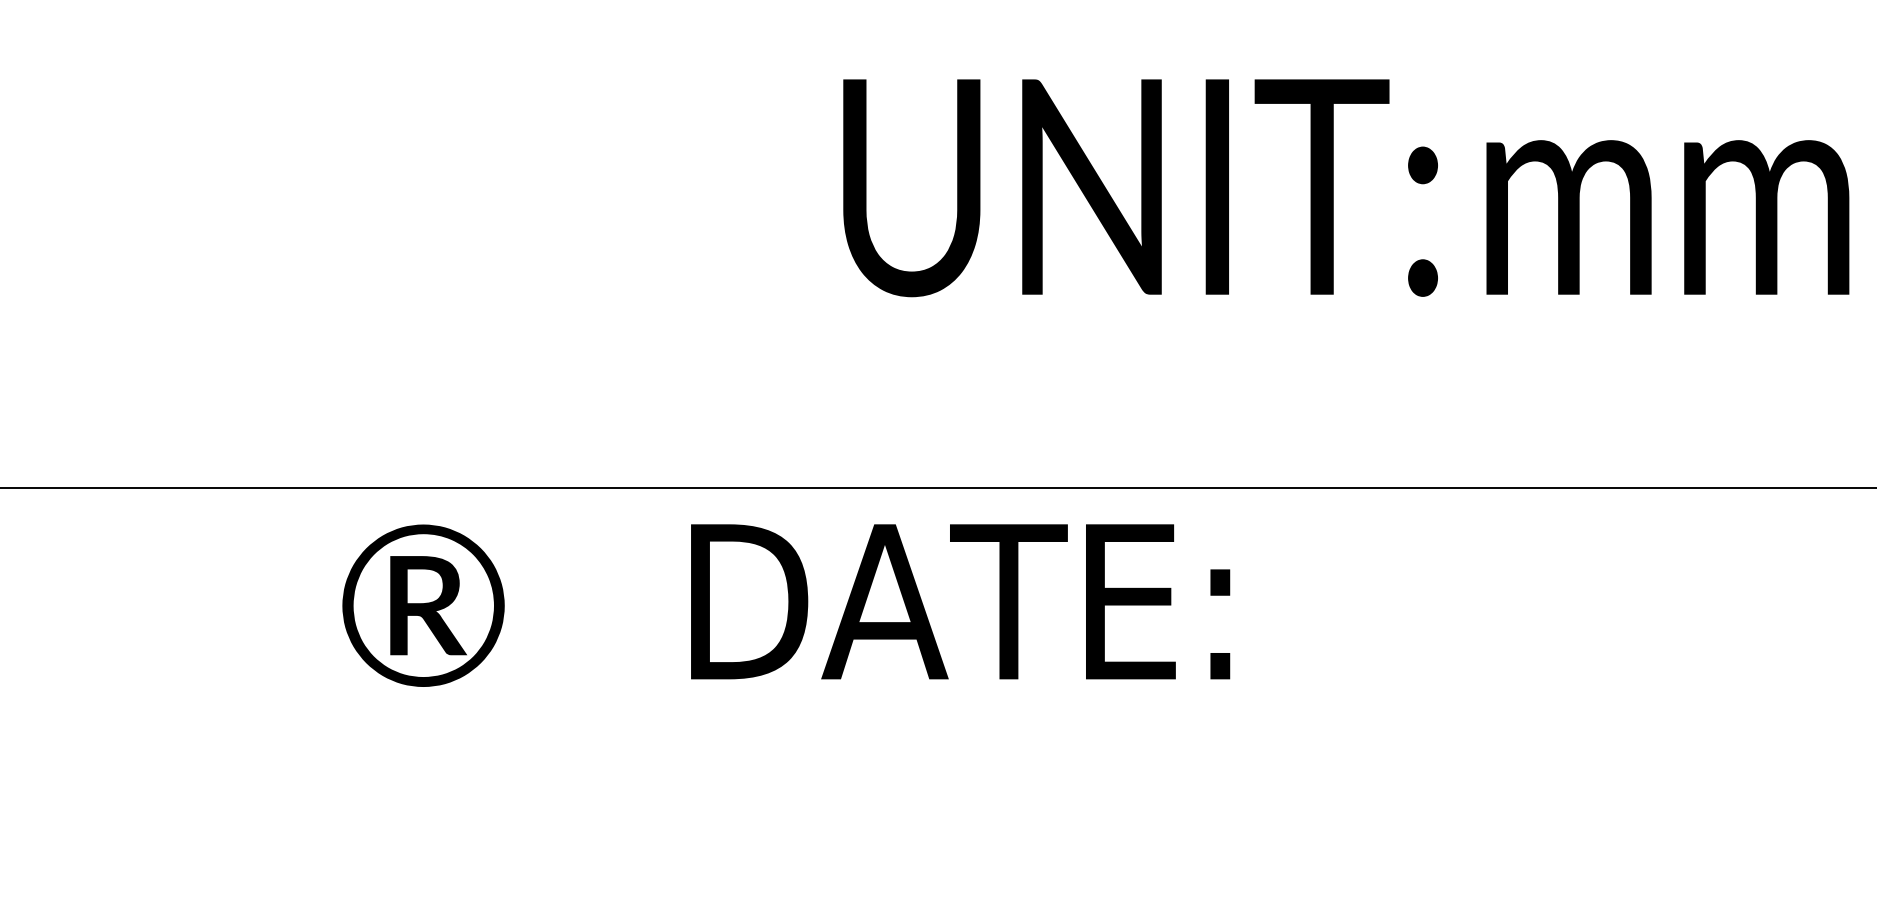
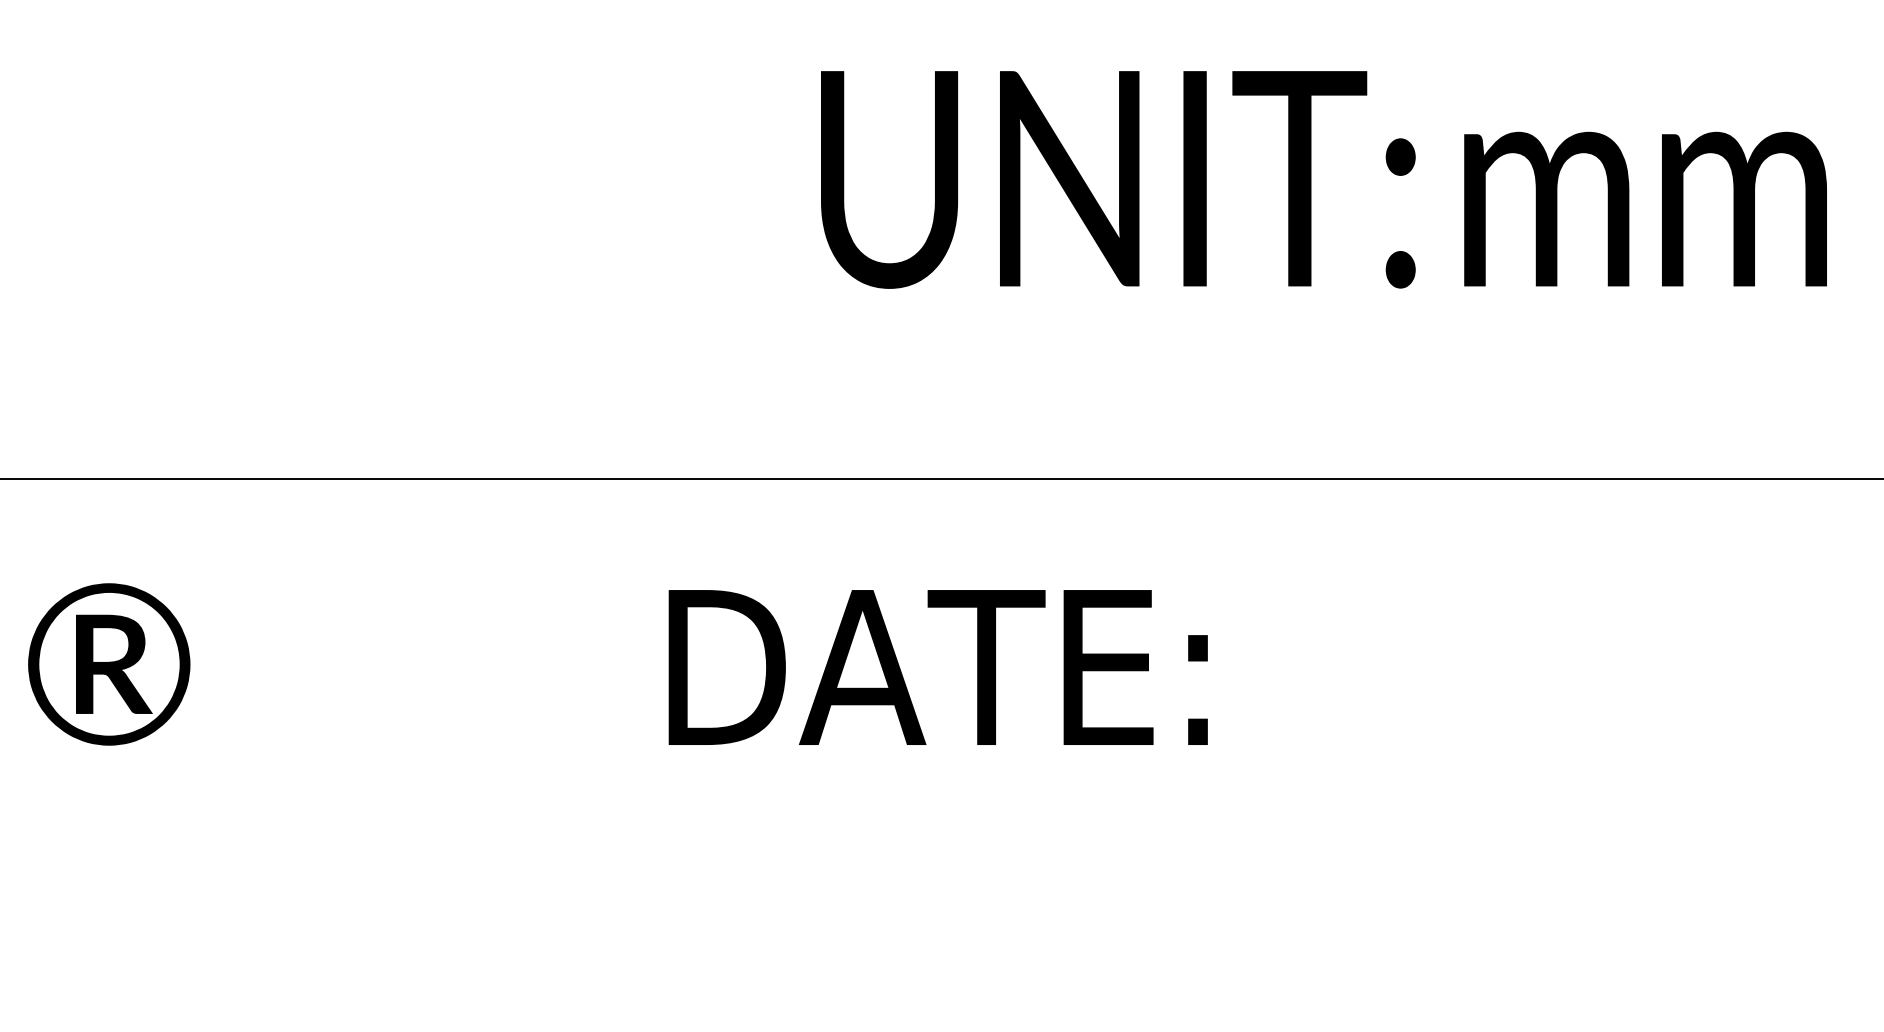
text: (959, 601) -> (937, 667), moved
text: (423, 605) -> (109, 664), moved

